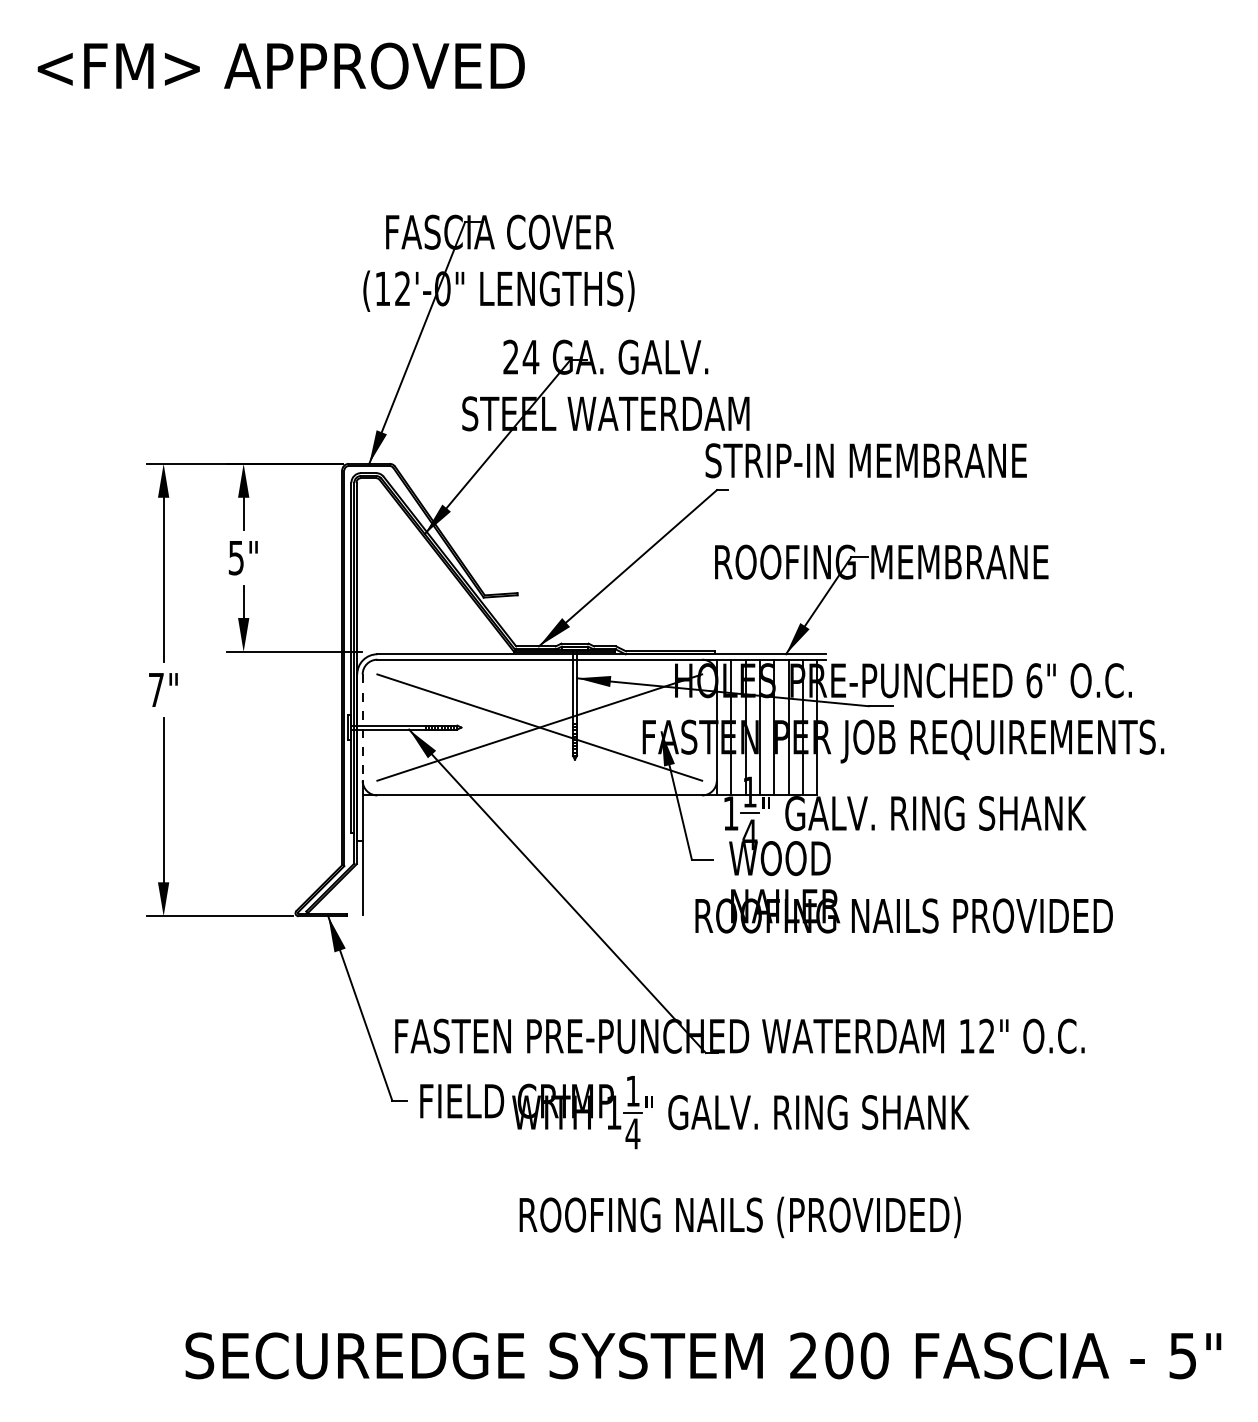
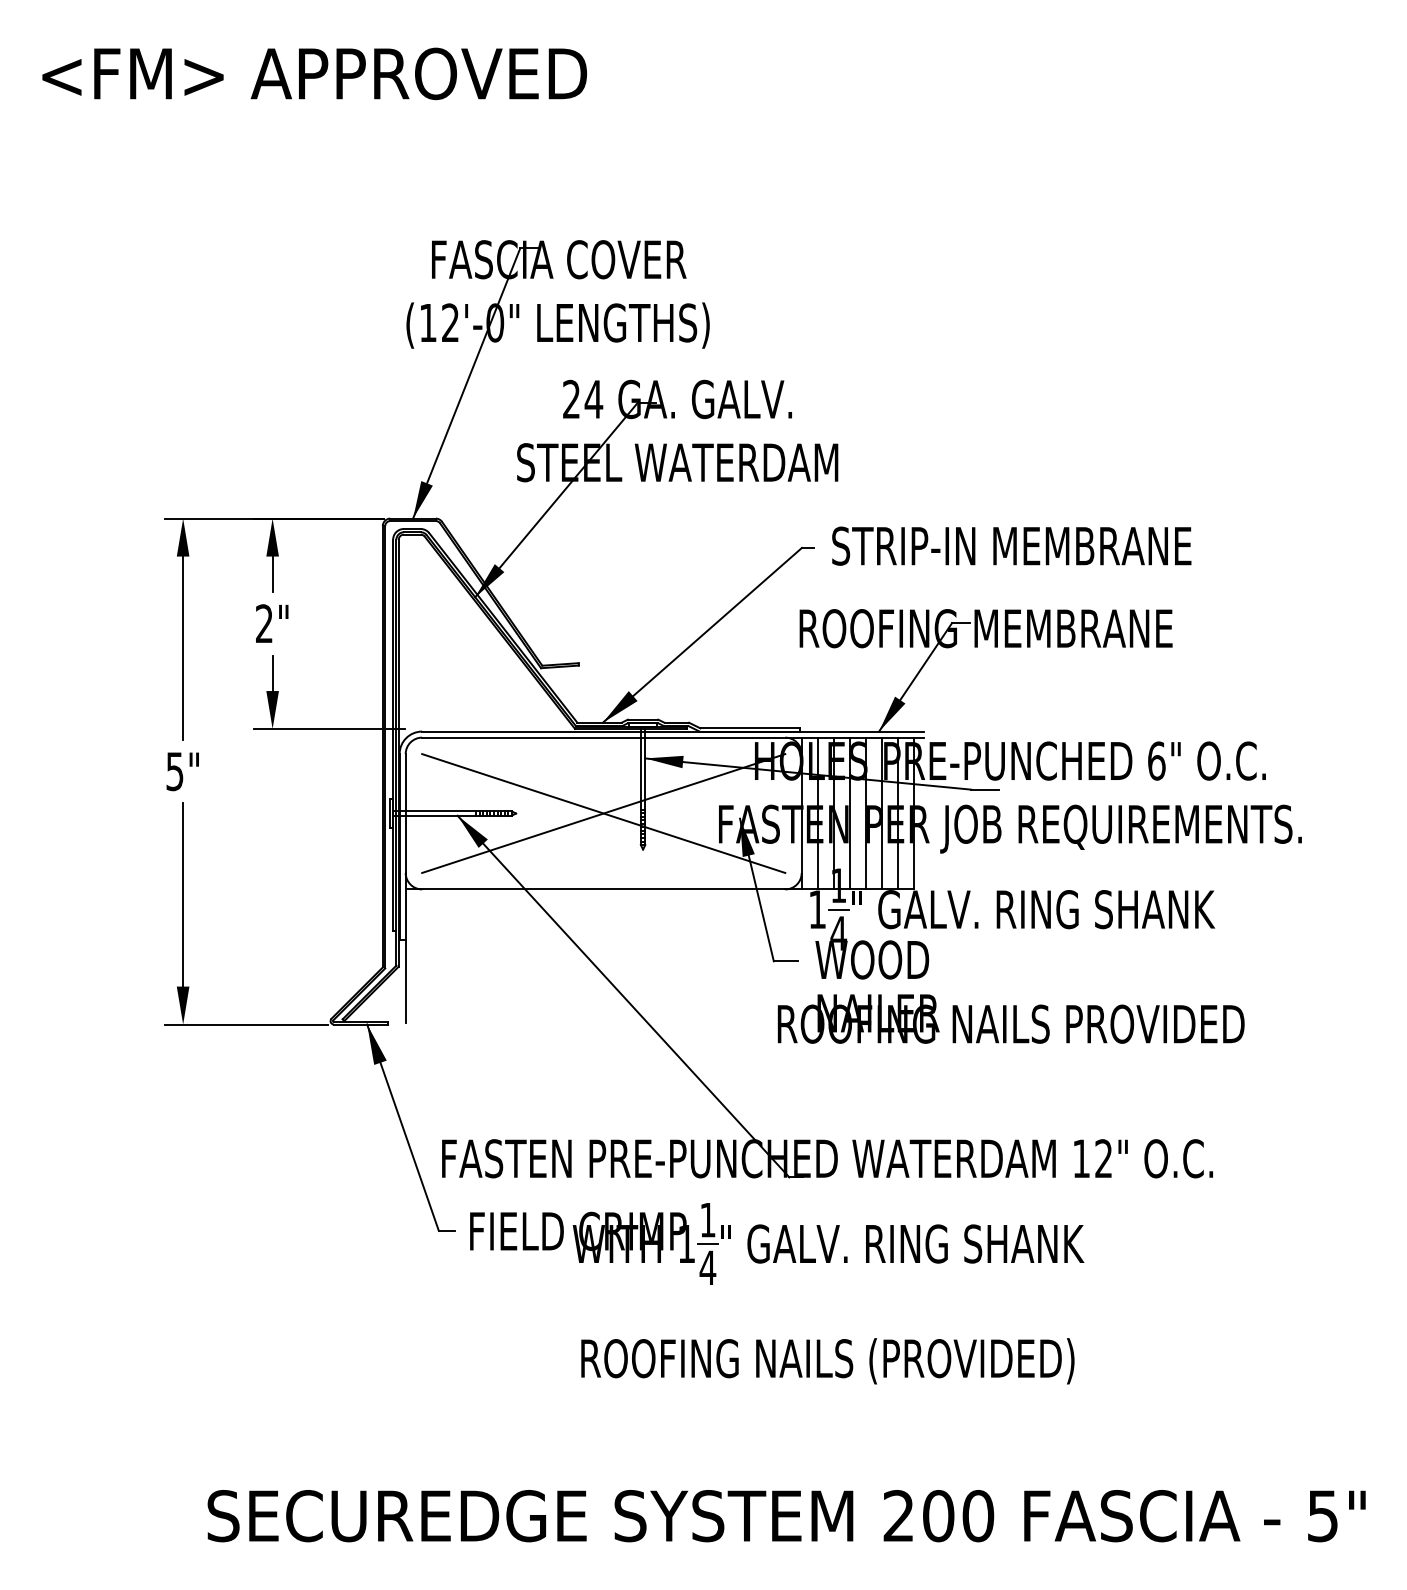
text: (865, 460) -> (1011, 545), moved
text: (236, 557) -> (264, 623), 5" -> 2"
text: (155, 689) -> (174, 771), 7" -> 5"
line: (362, 728) -> (405, 814), dashed -> solid

